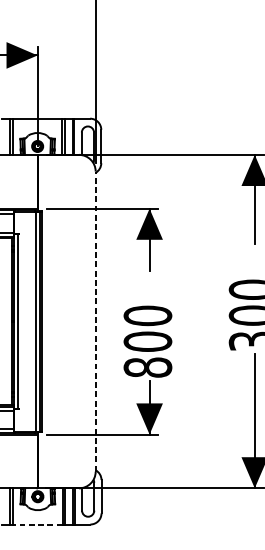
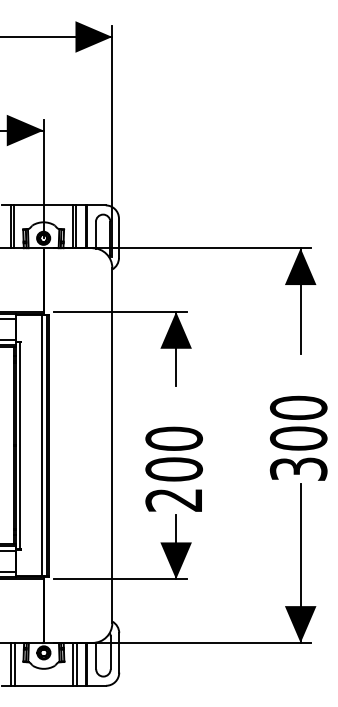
line: (95, 321) -> (112, 445), dashed -> solid
text: (148, 367) -> (174, 500), 800 -> 200
line: (37, 524) -> (43, 685), dashed -> solid

